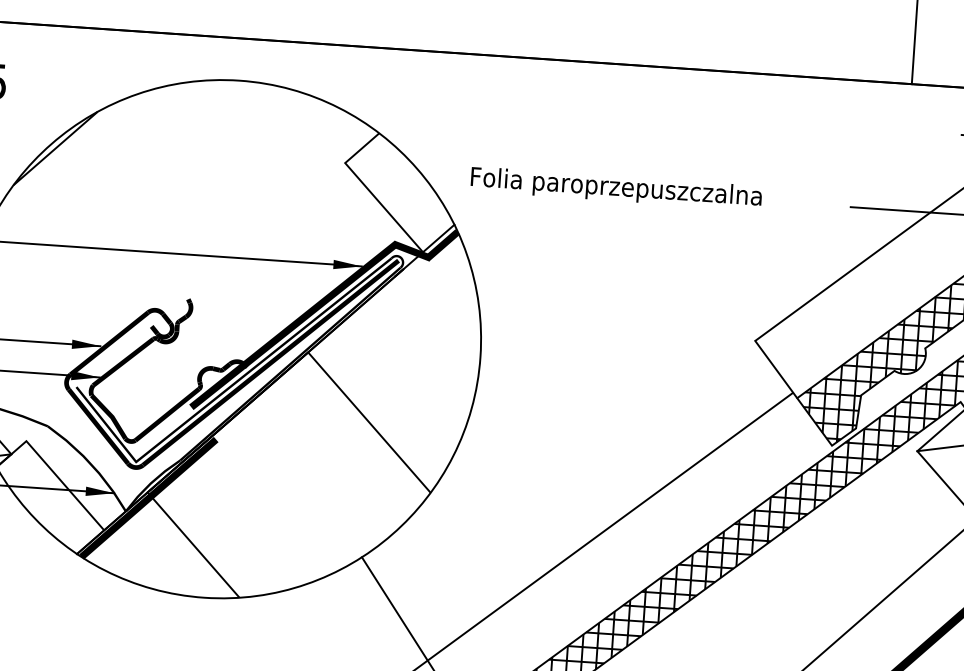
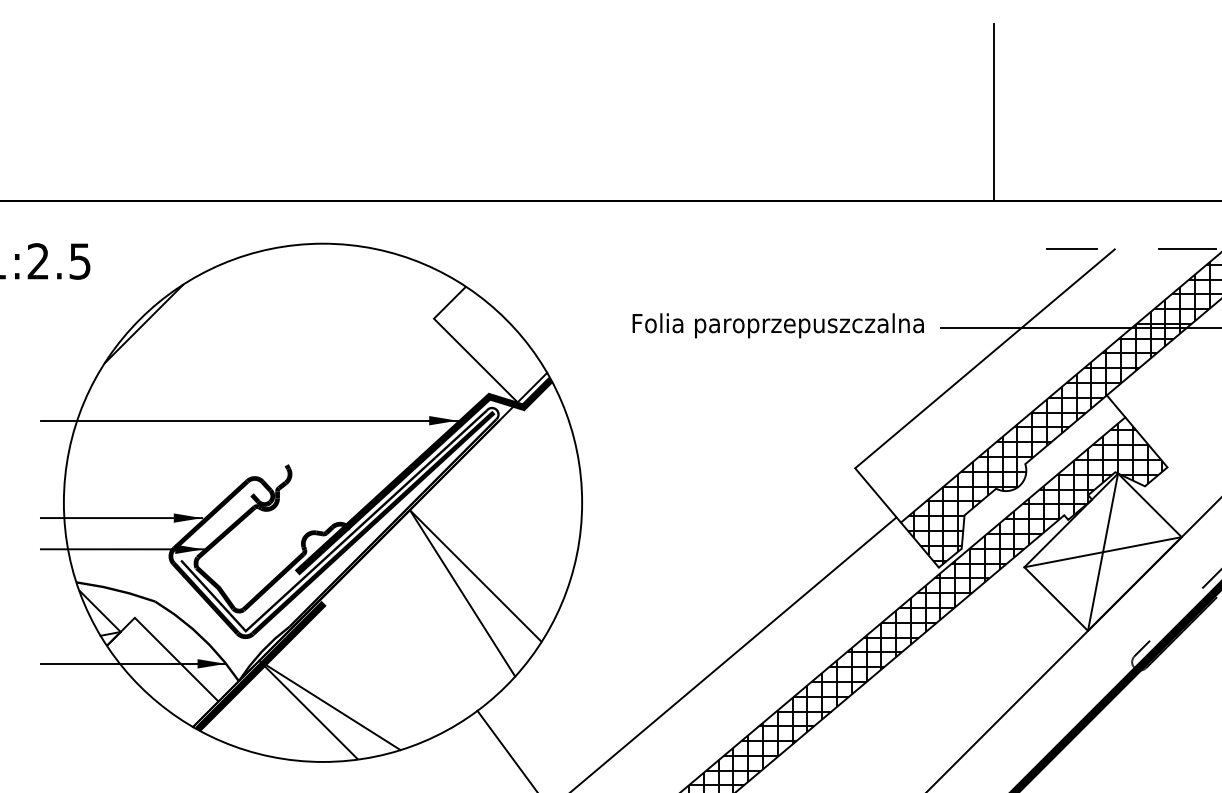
text: (615, 188) -> (777, 325), moved
line: (354, 439) -> (462, 593), added
line: (214, 541) -> (329, 705), added

